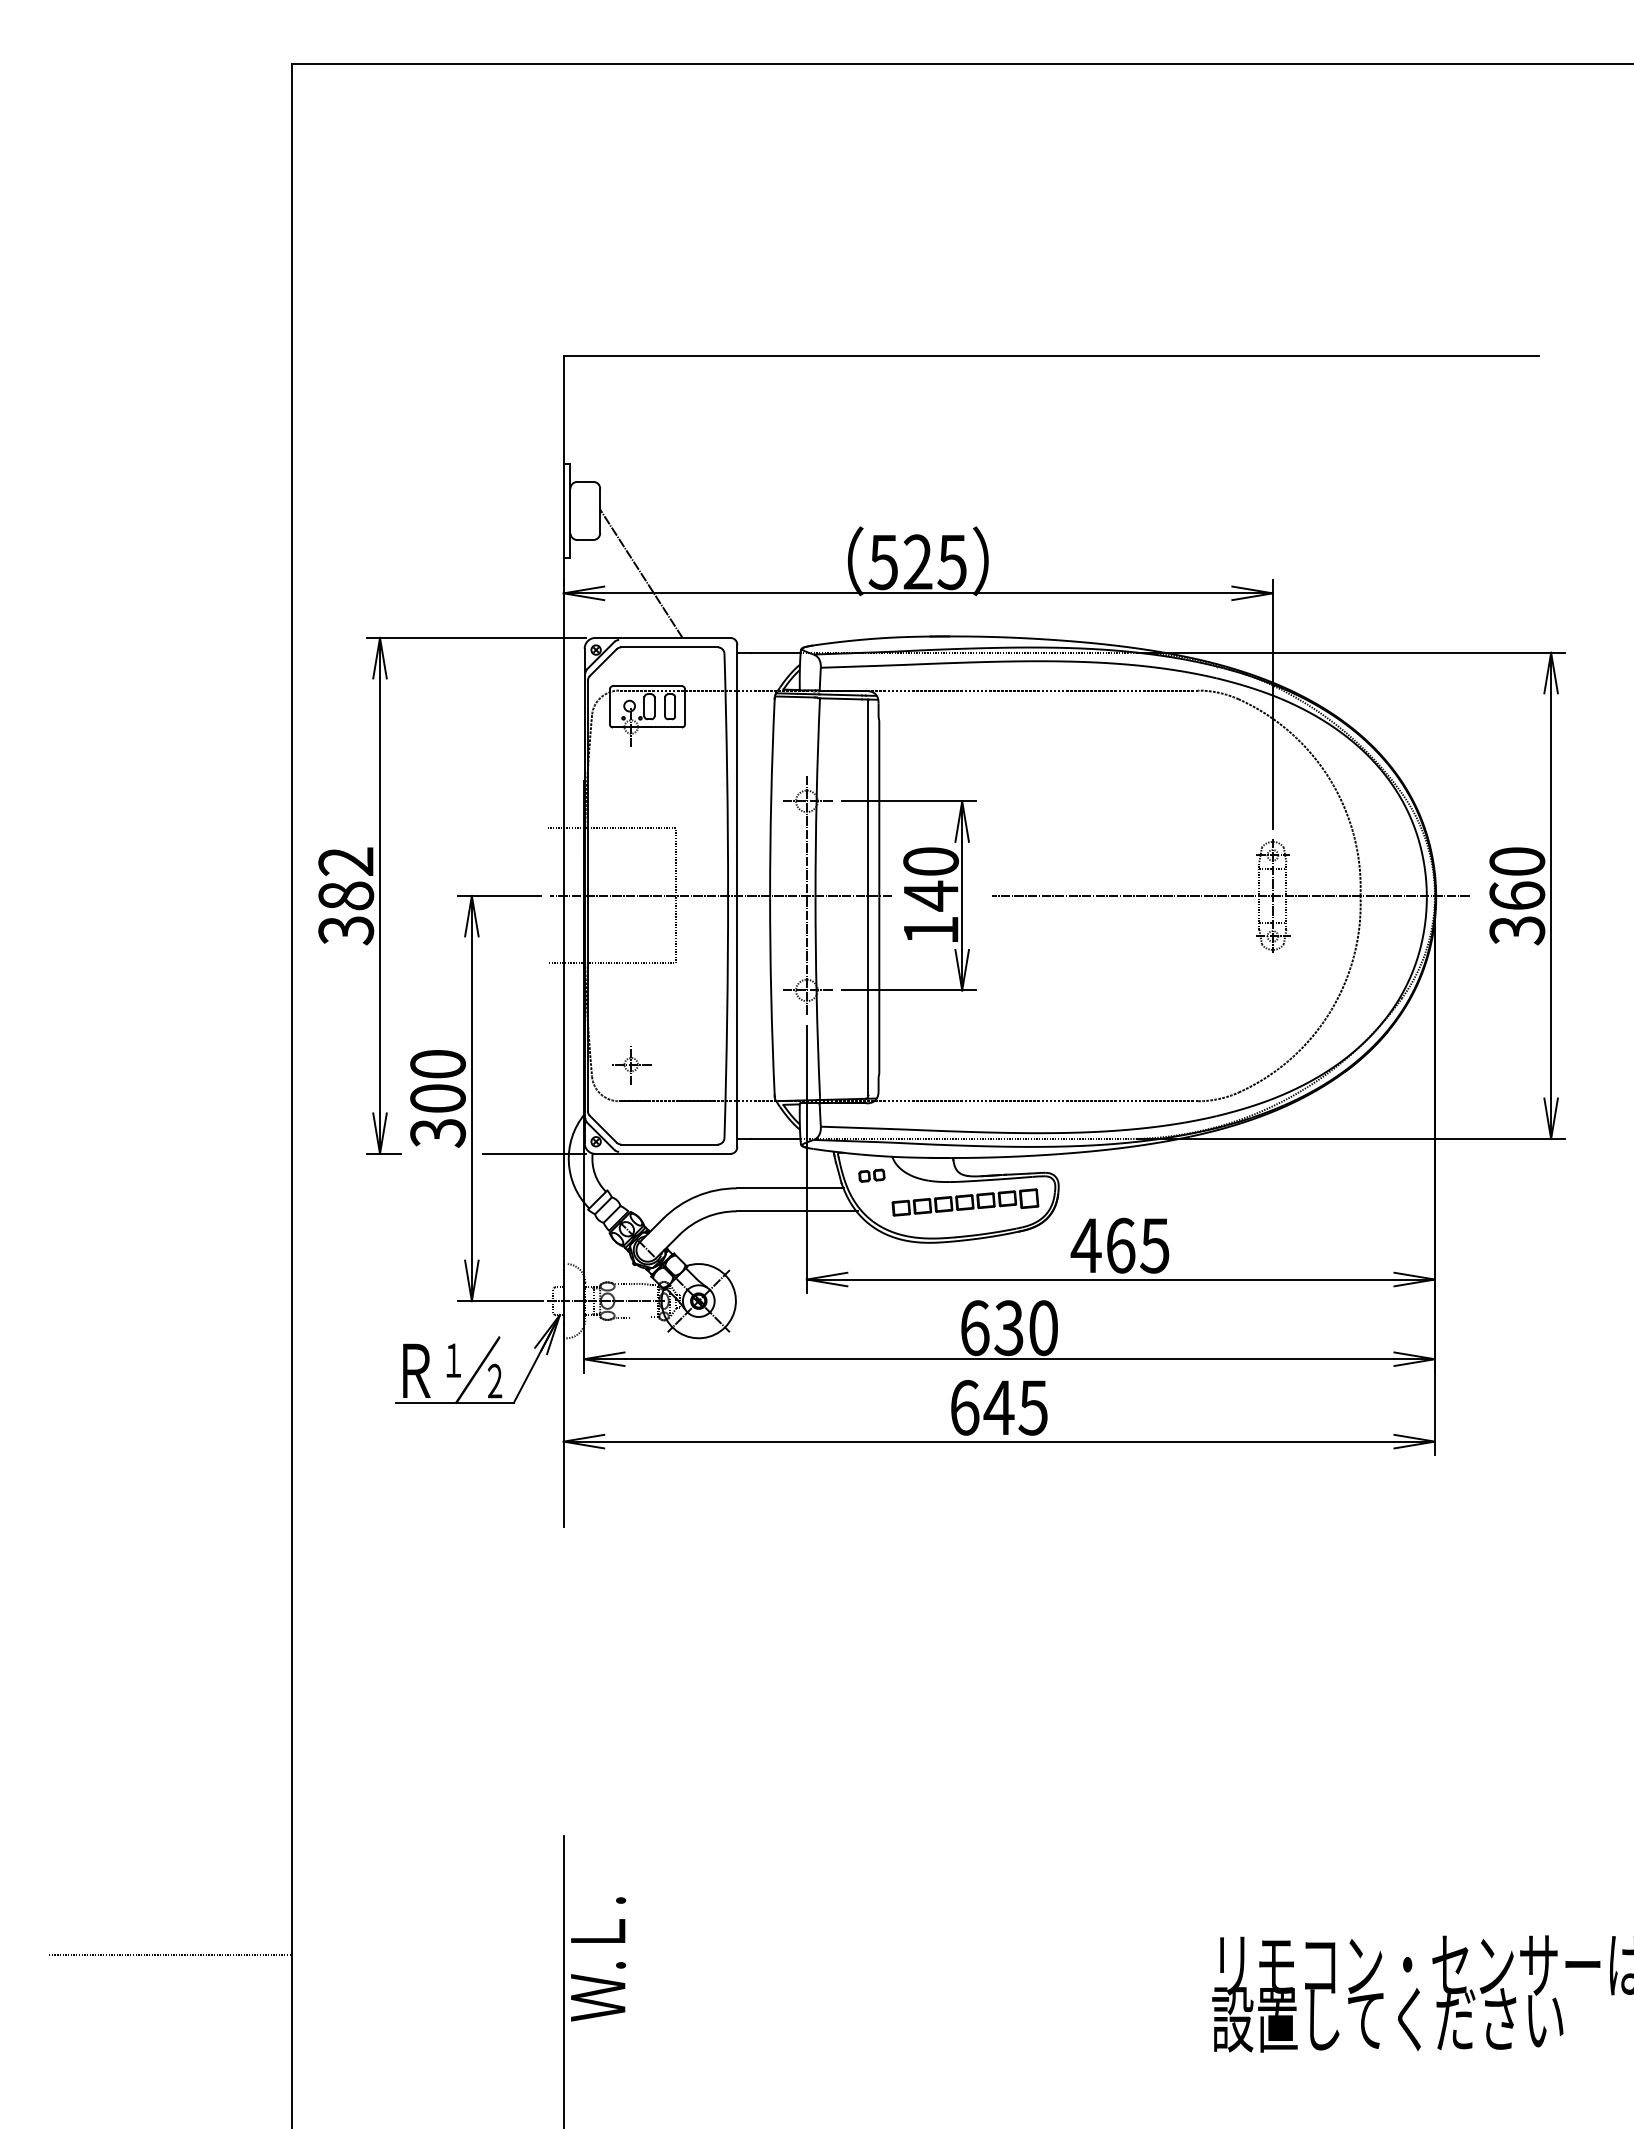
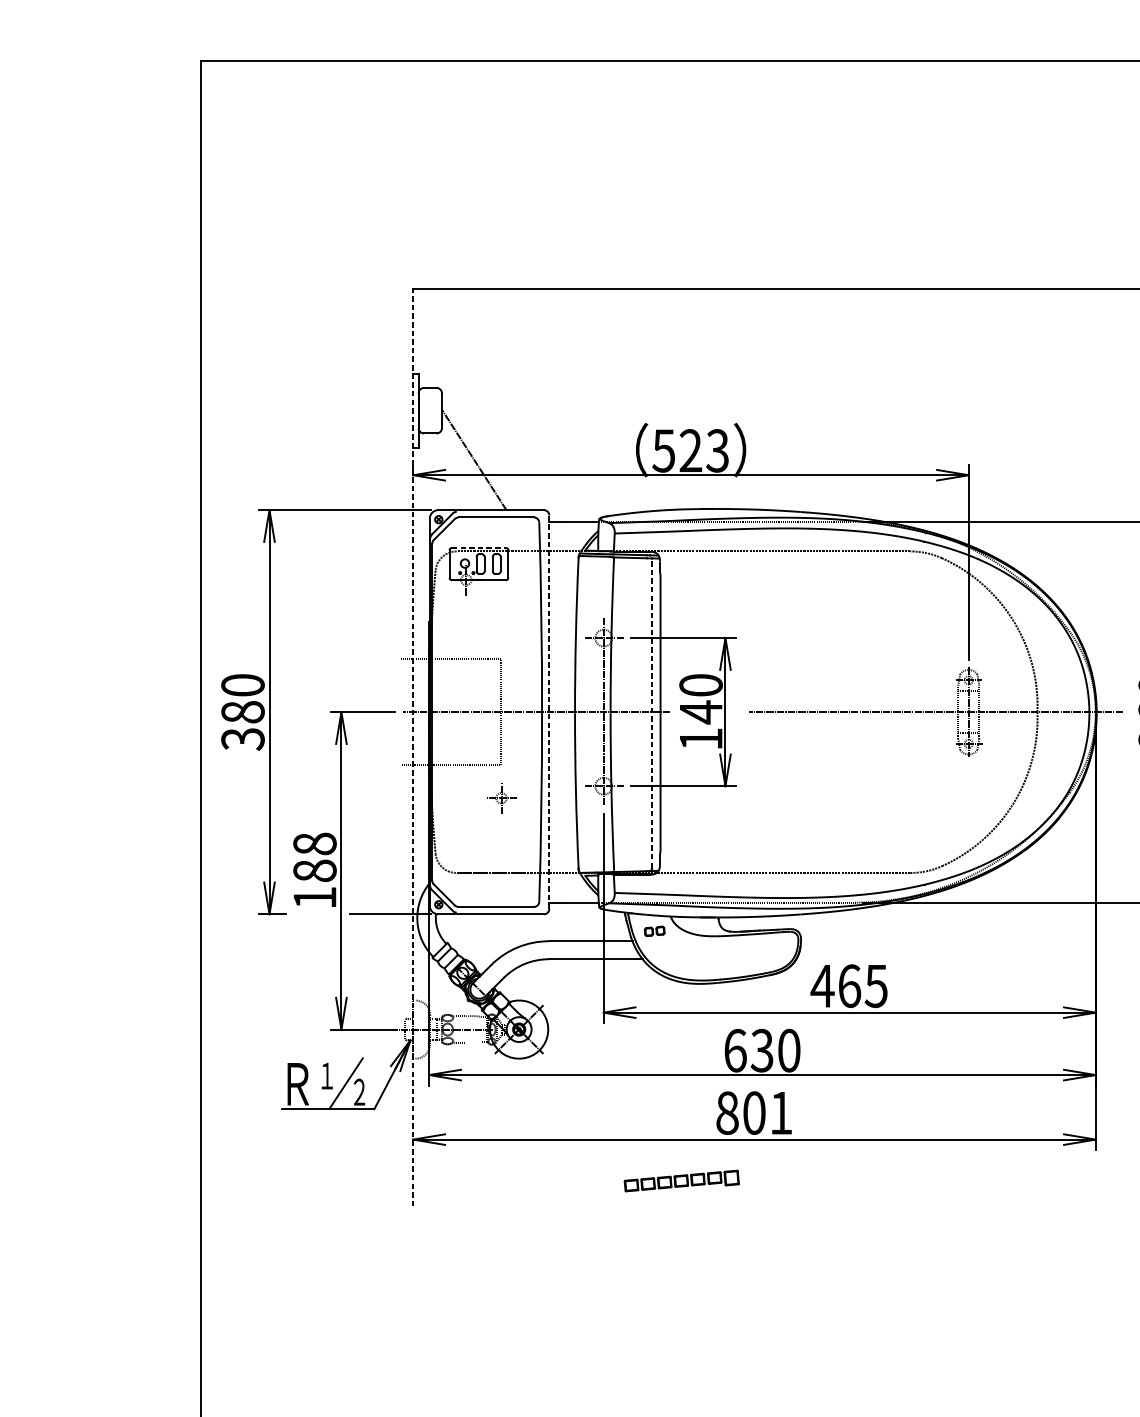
text: (951, 561) -> (717, 450), 525 -> 523
line: (647, 686) -> (478, 548), solid -> dashed
text: (346, 861) -> (243, 685), 382 -> 380
line: (737, 895) -> (549, 711), solid -> dashed
line: (868, 897) -> (652, 713), solid -> dashed
line: (563, 941) -> (413, 747), solid -> dashed
part: (631, 1065) -> (501, 798), moved
text: (437, 1098) -> (314, 870), 300 -> 188
part: (965, 1202) -> (681, 1181), moved
text: (998, 1407) -> (753, 1112), 645 -> 801

